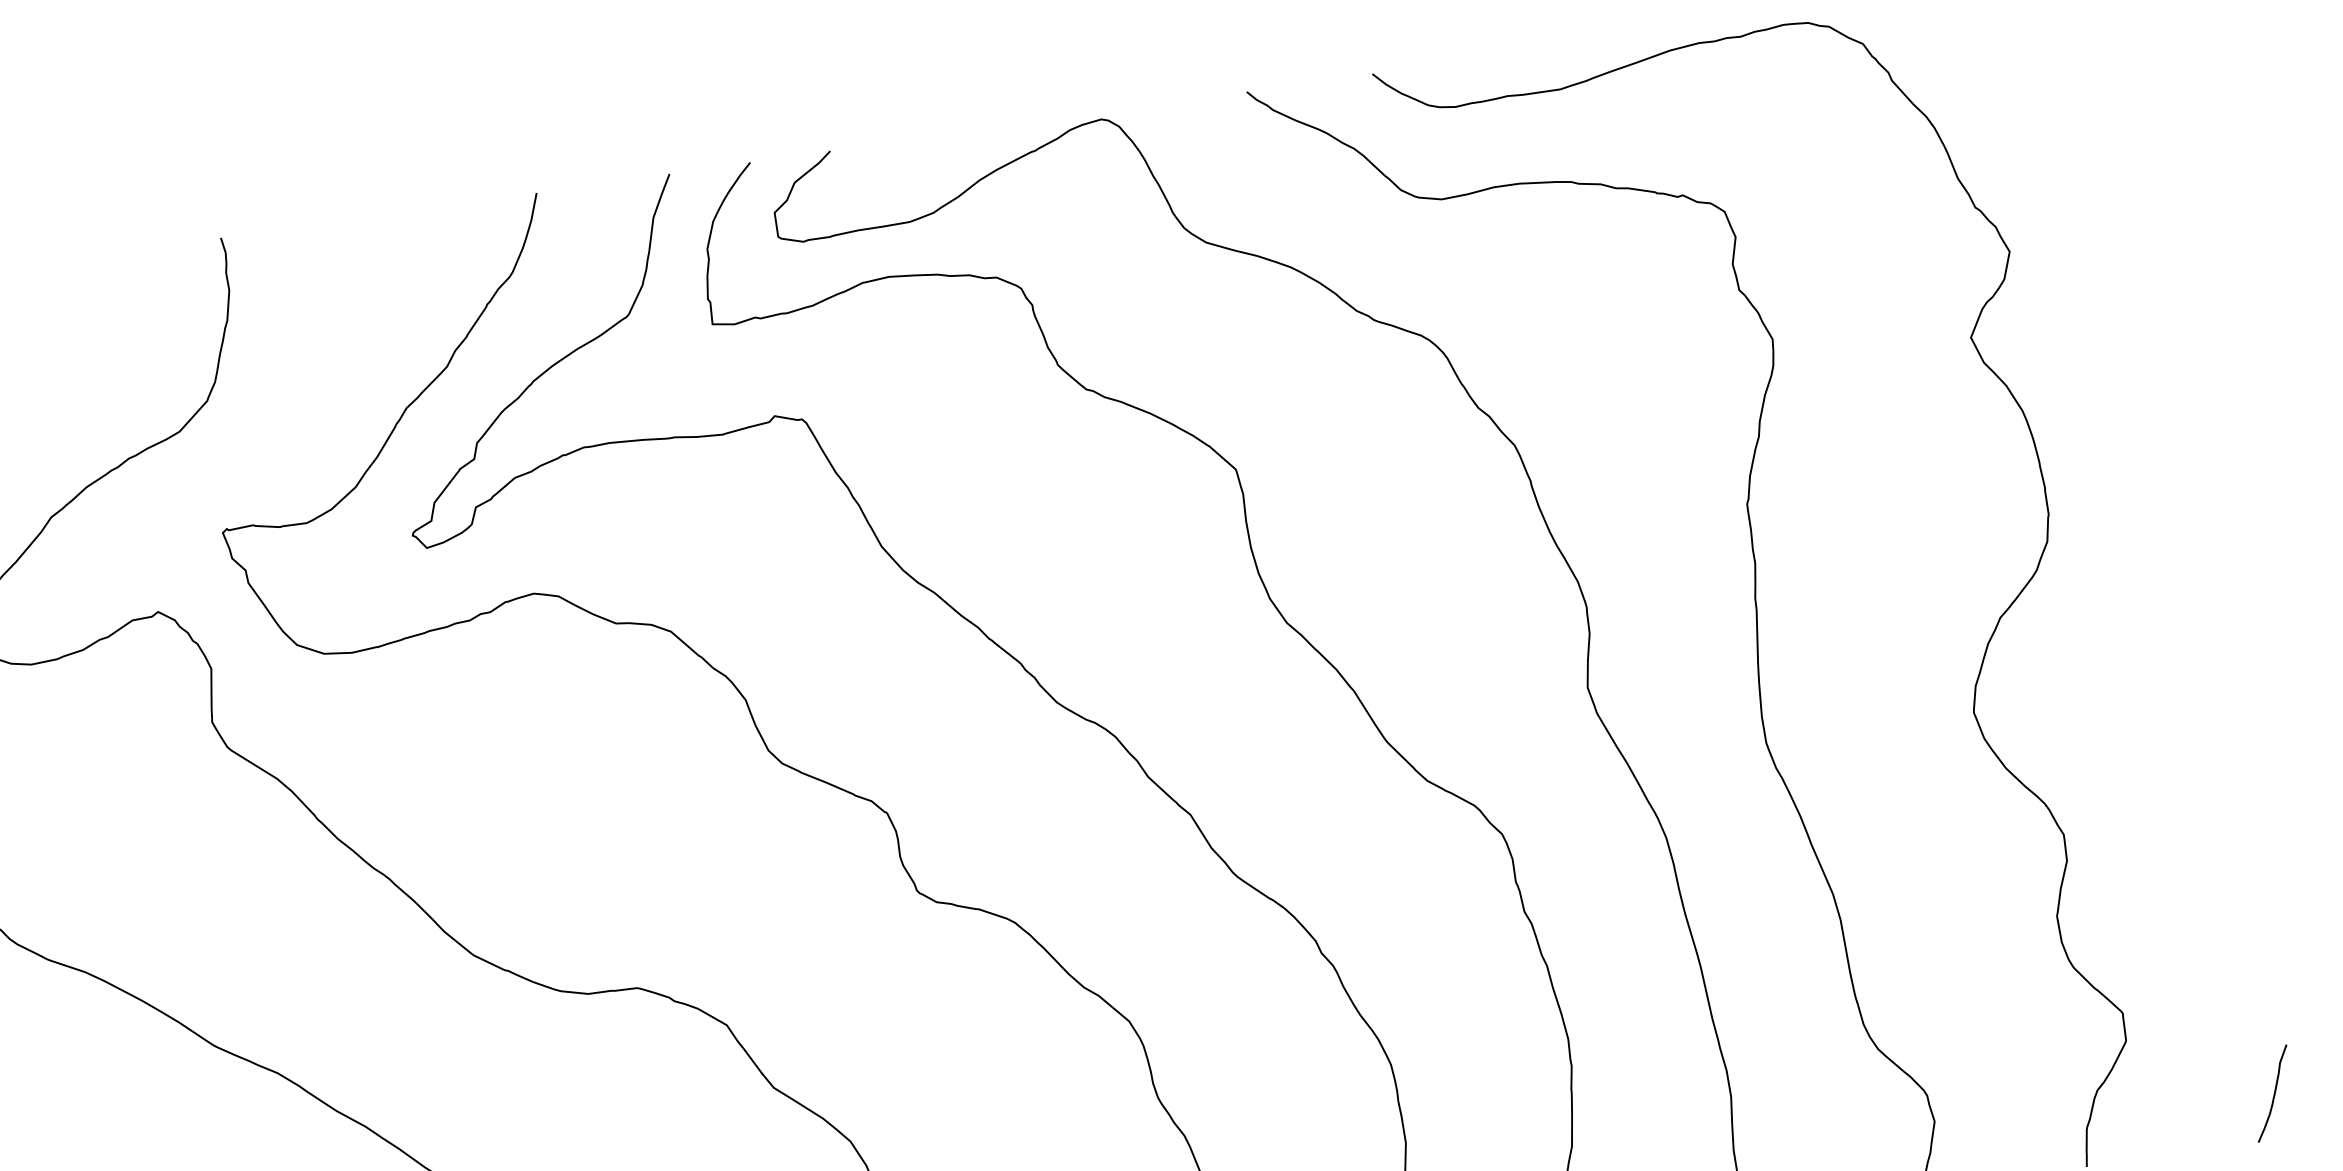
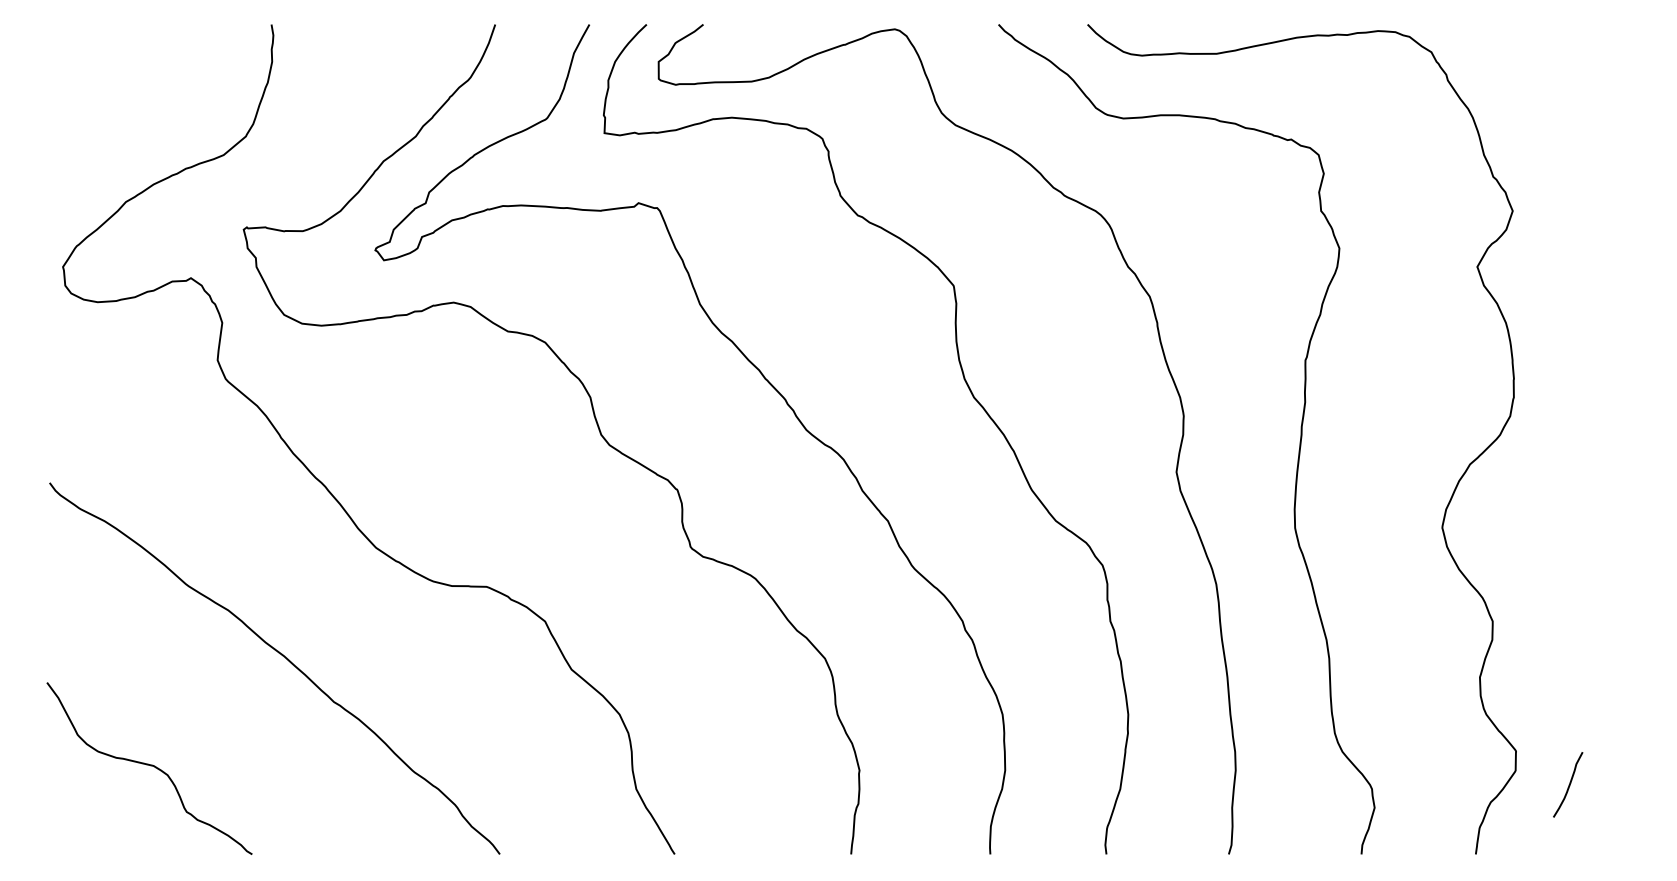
curve: (2272, 1093) -> (1568, 784), moved

